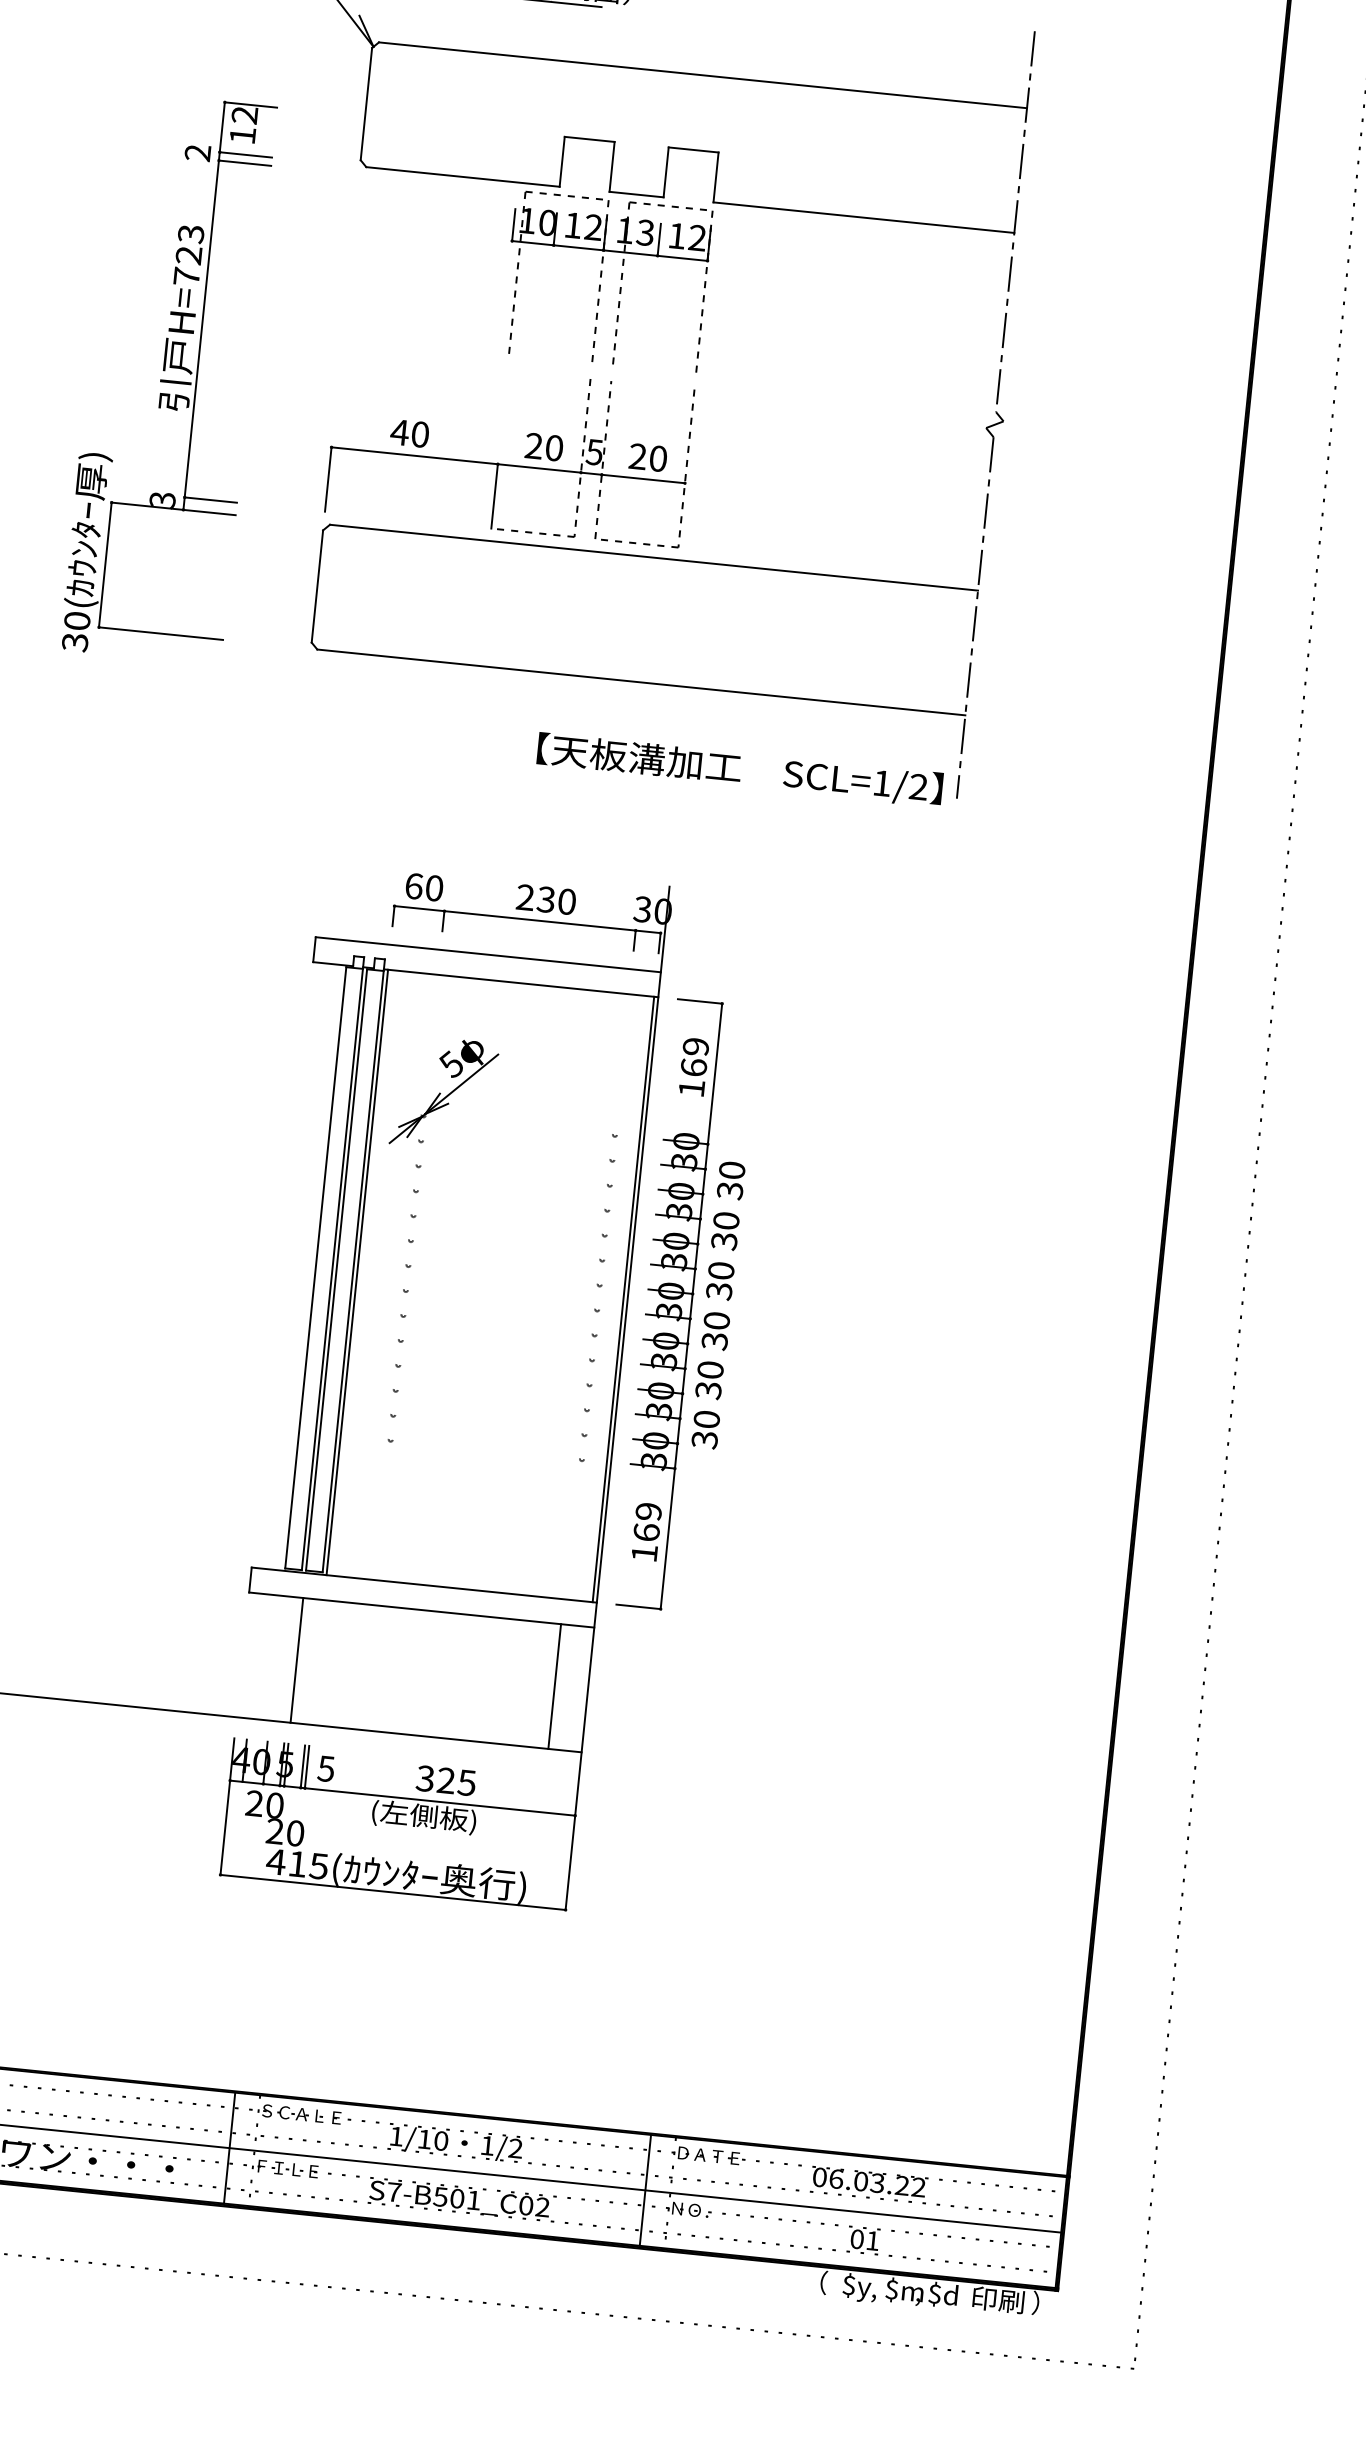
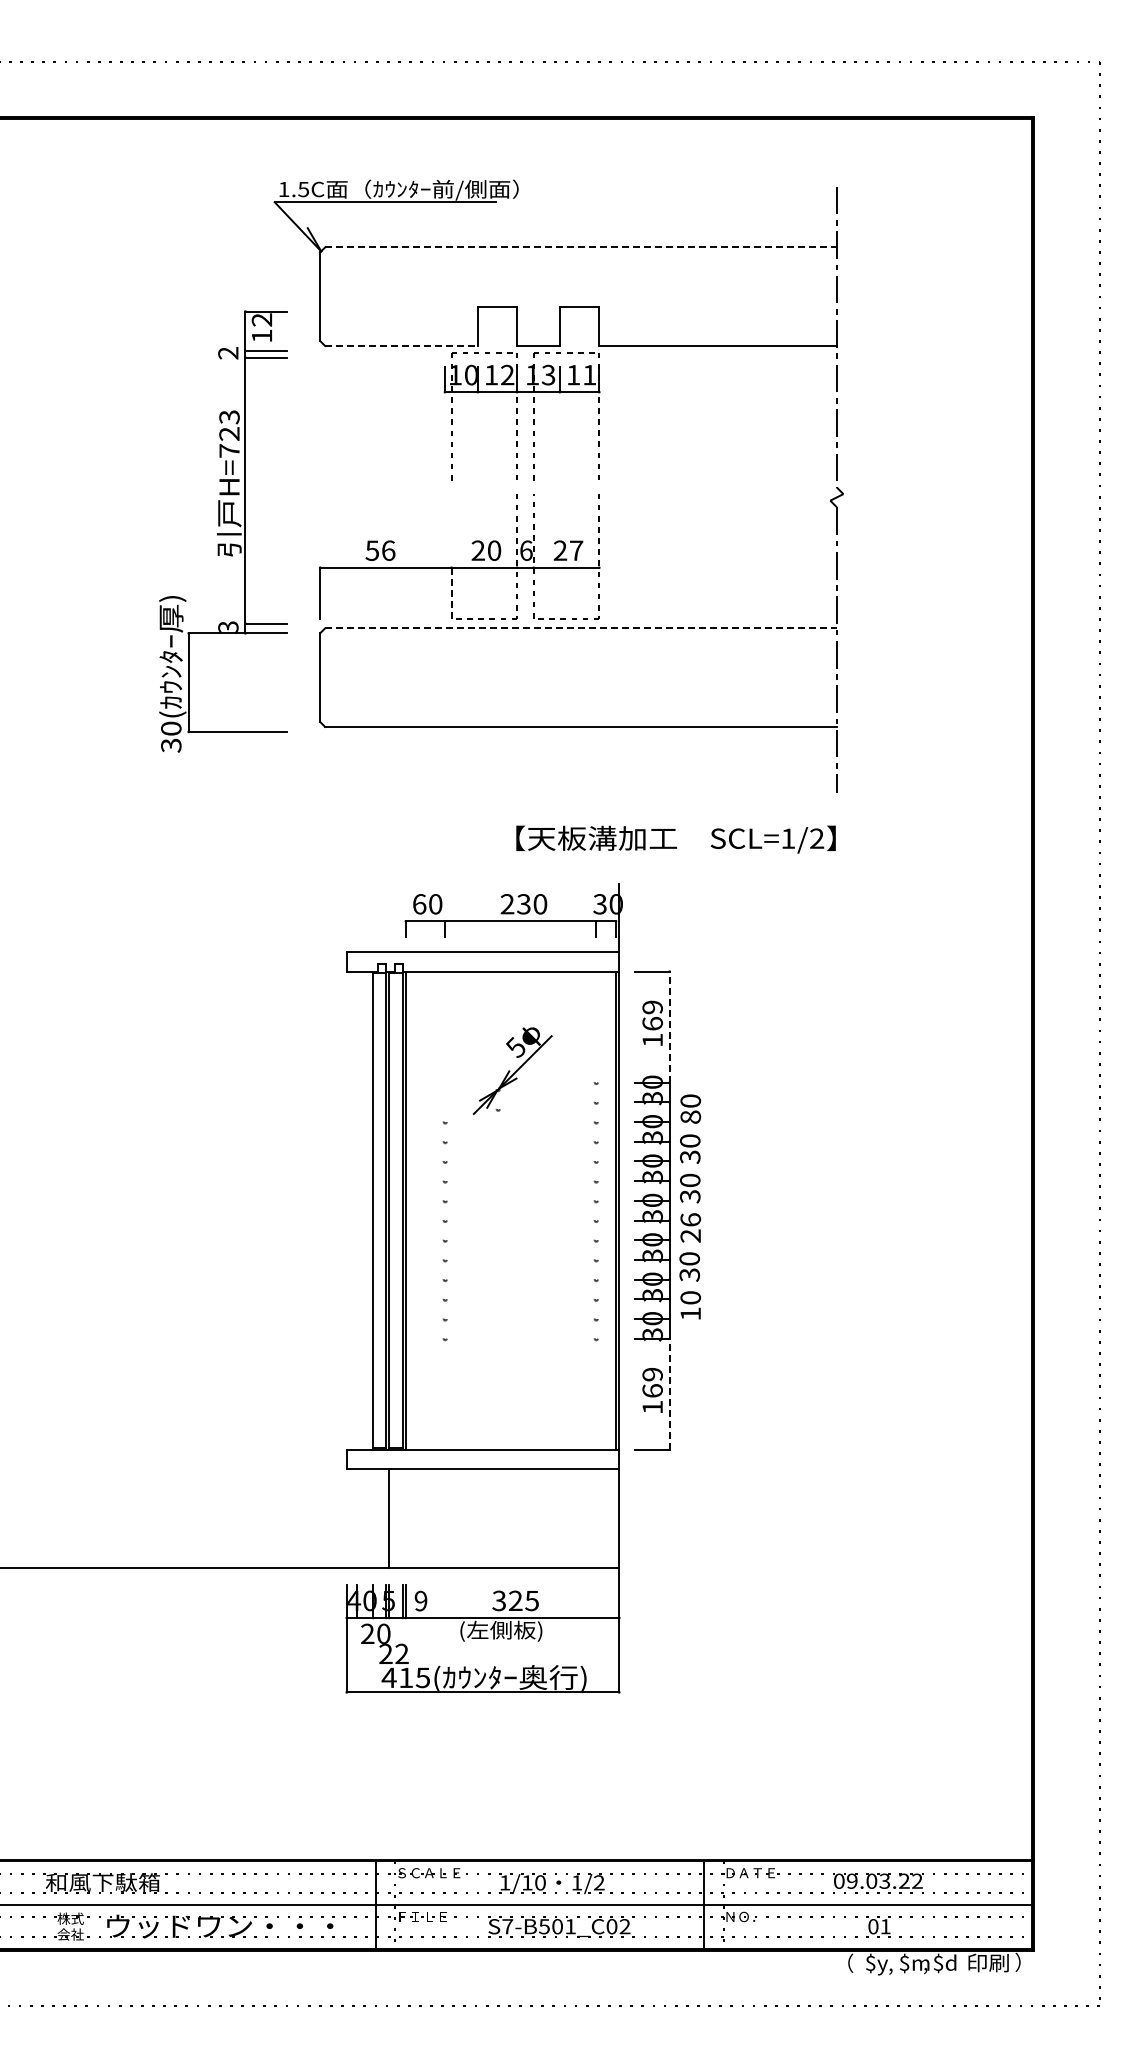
line: (703, 75) -> (581, 247), solid -> dashed
line: (463, 176) -> (401, 345), solid -> dashed
text: (697, 237) -> (589, 374), 12 -> 11
part: (168, 378) -> (223, 531), moved
text: (410, 433) -> (380, 550), 40 -> 56
text: (593, 451) -> (525, 550), 5 -> 6
text: (658, 458) -> (576, 550), 20 -> 27
line: (494, 496) -> (451, 593), solid -> dashed
line: (654, 557) -> (581, 628), solid -> dashed
text: (739, 769) -> (675, 839), moved
line: (714, 1073) -> (669, 1026), solid -> dashed
part: (444, 1093) -> (512, 1070), moved
text: (729, 1191) -> (690, 1117), 30 -> 80
text: (715, 1330) -> (690, 1227), 30 -> 26
text: (704, 1439) -> (690, 1313), 30 -> 10
line: (667, 1537) -> (669, 1393), solid -> dashed
line: (555, 1686) -> (593, 1518), removed
text: (325, 1768) -> (420, 1600), 5 -> 9
text: (294, 1832) -> (401, 1653), 20 -> 22
text: (835, 2178) -> (851, 1880), 06.03.22 -> 09.03.22

